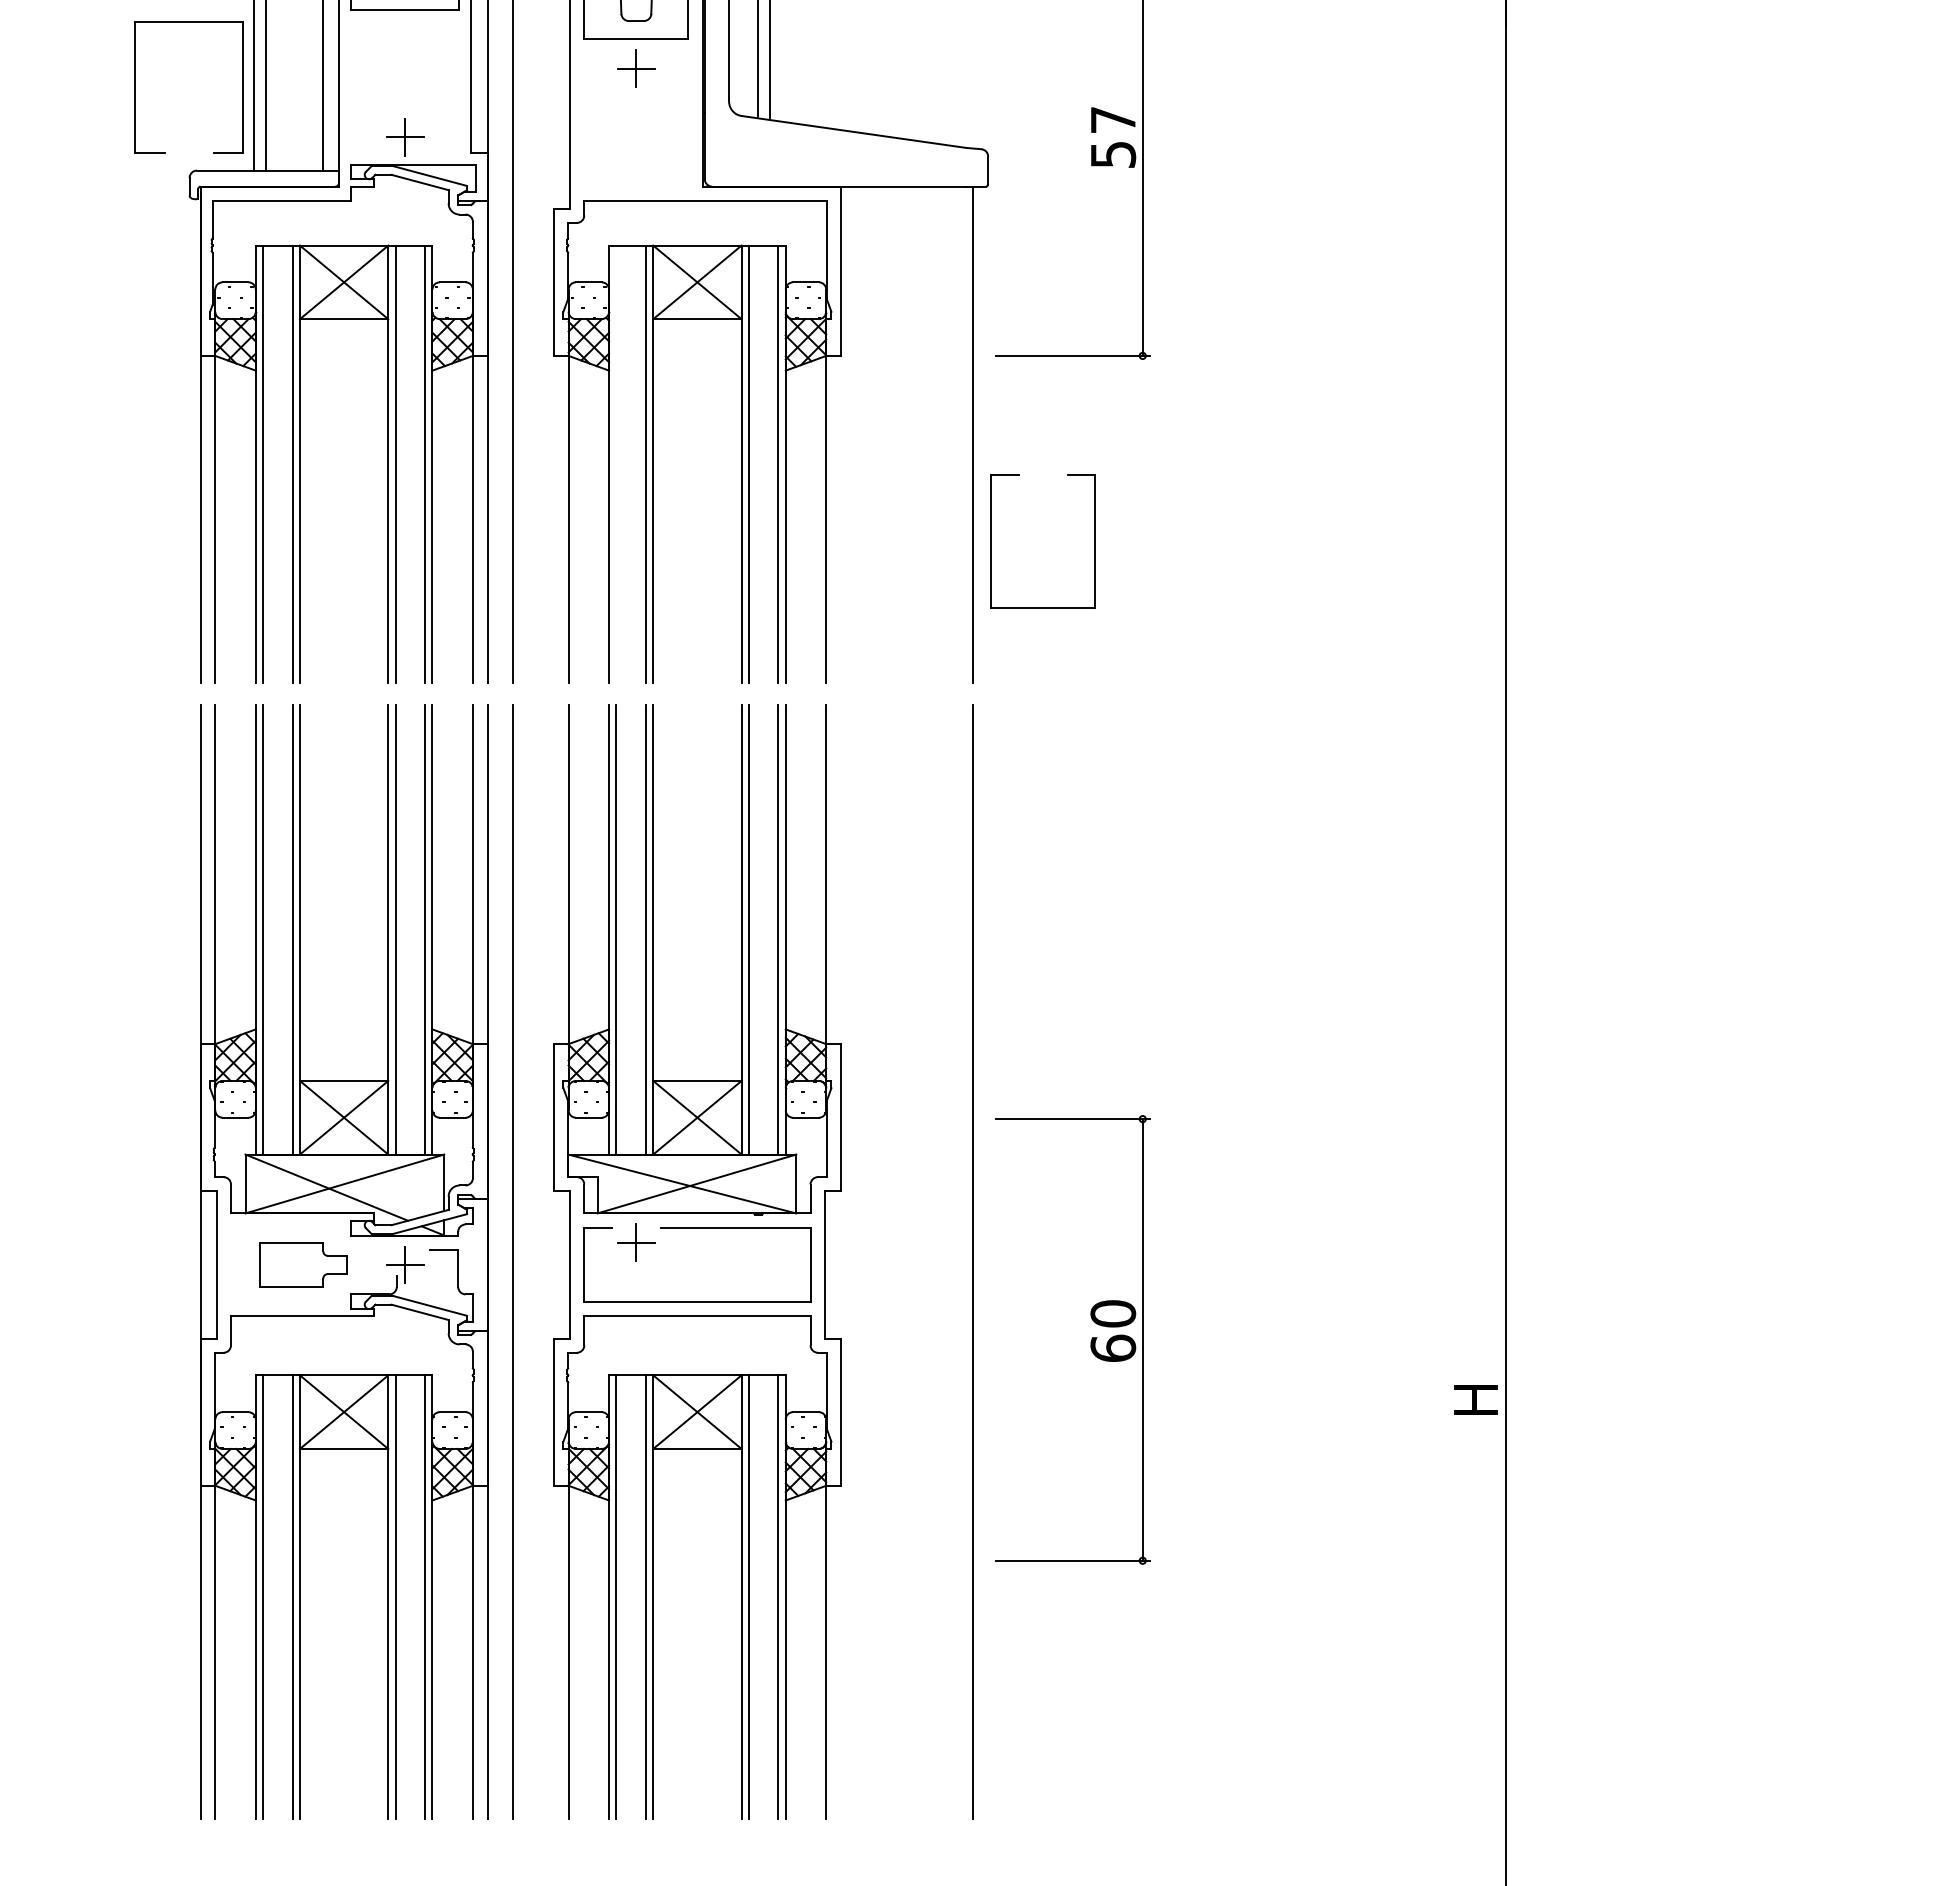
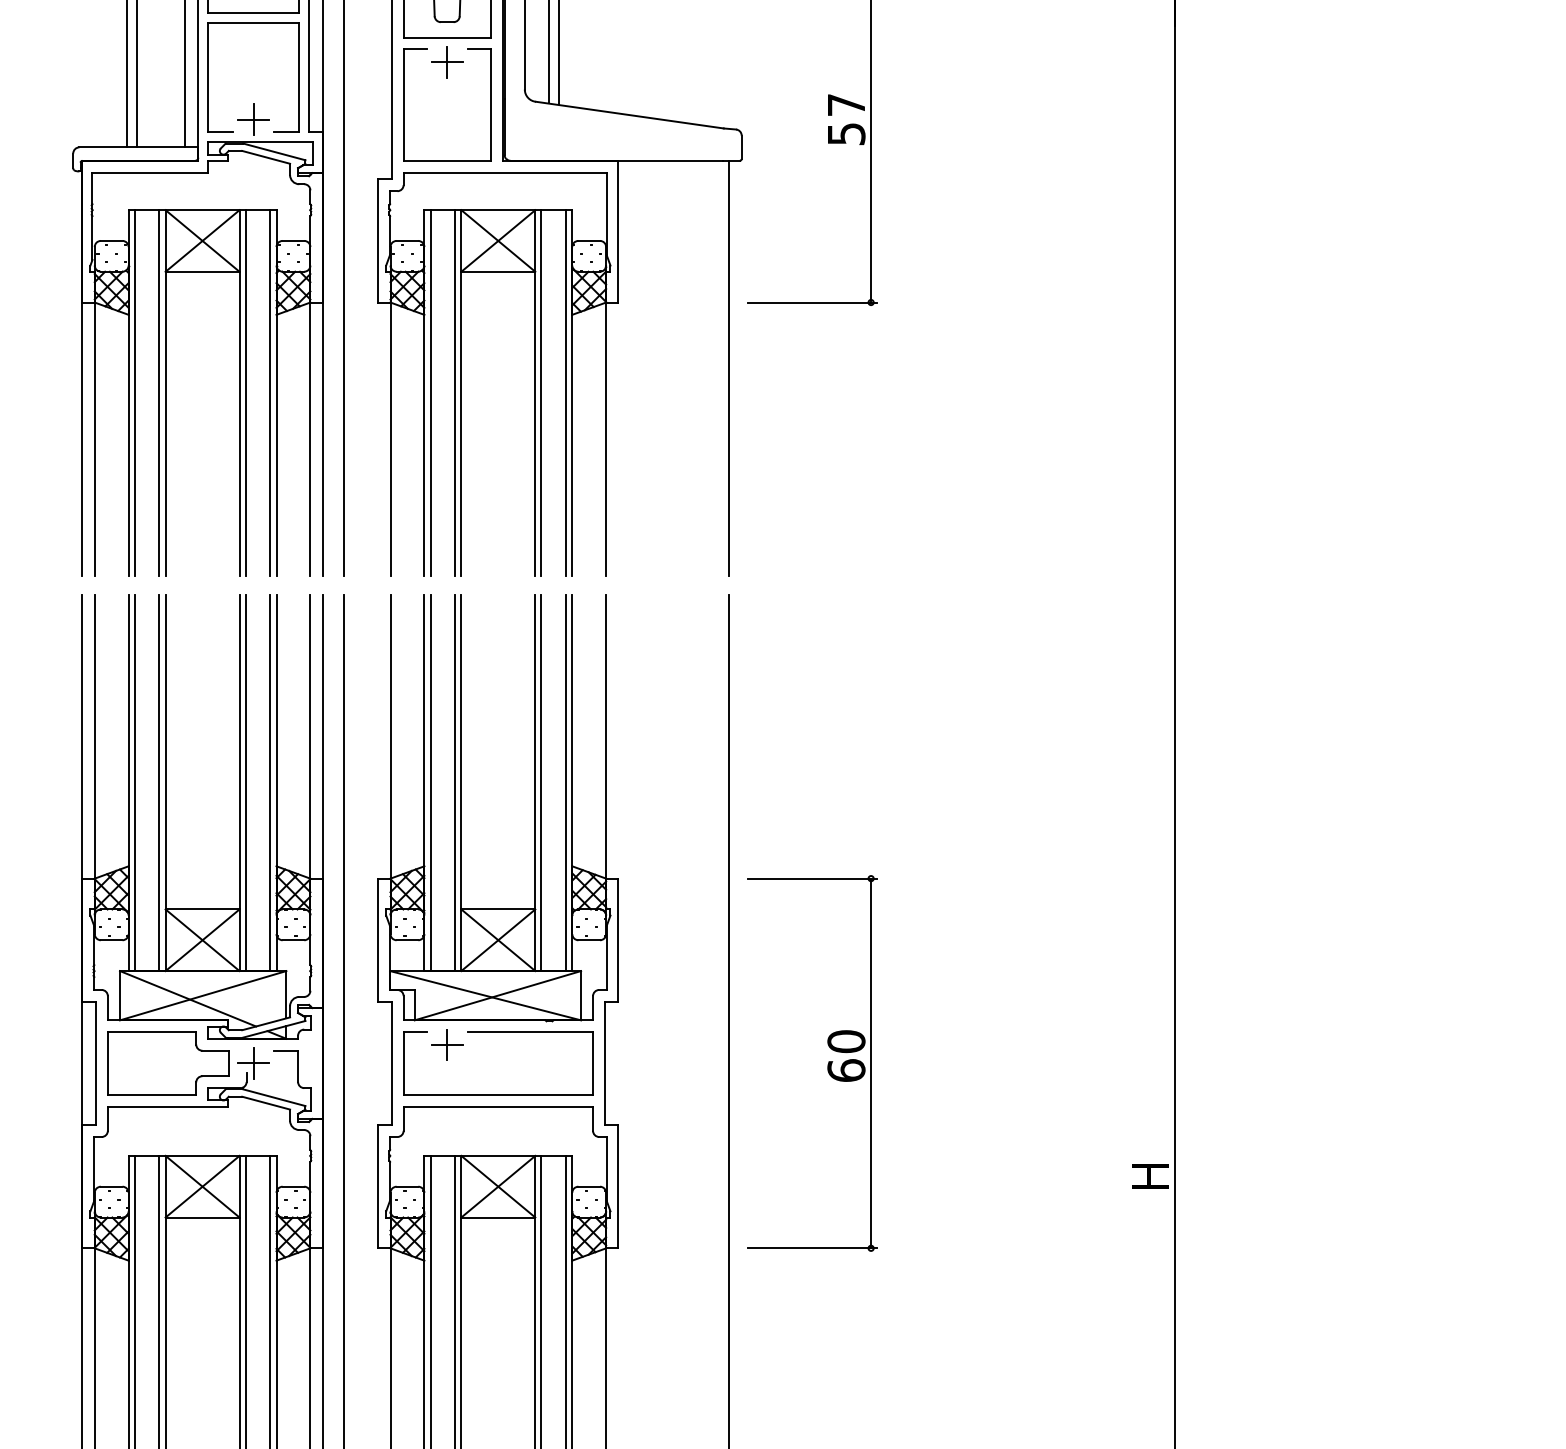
part: (135, 87) -> (208, 77), moved
line: (616, 463) -> (430, 392), added
part: (991, 541) -> (403, 105), moved
part: (303, 1264) -> (168, 1063), size x1.67
part: (1090, 1342) -> (827, 1065), moved

